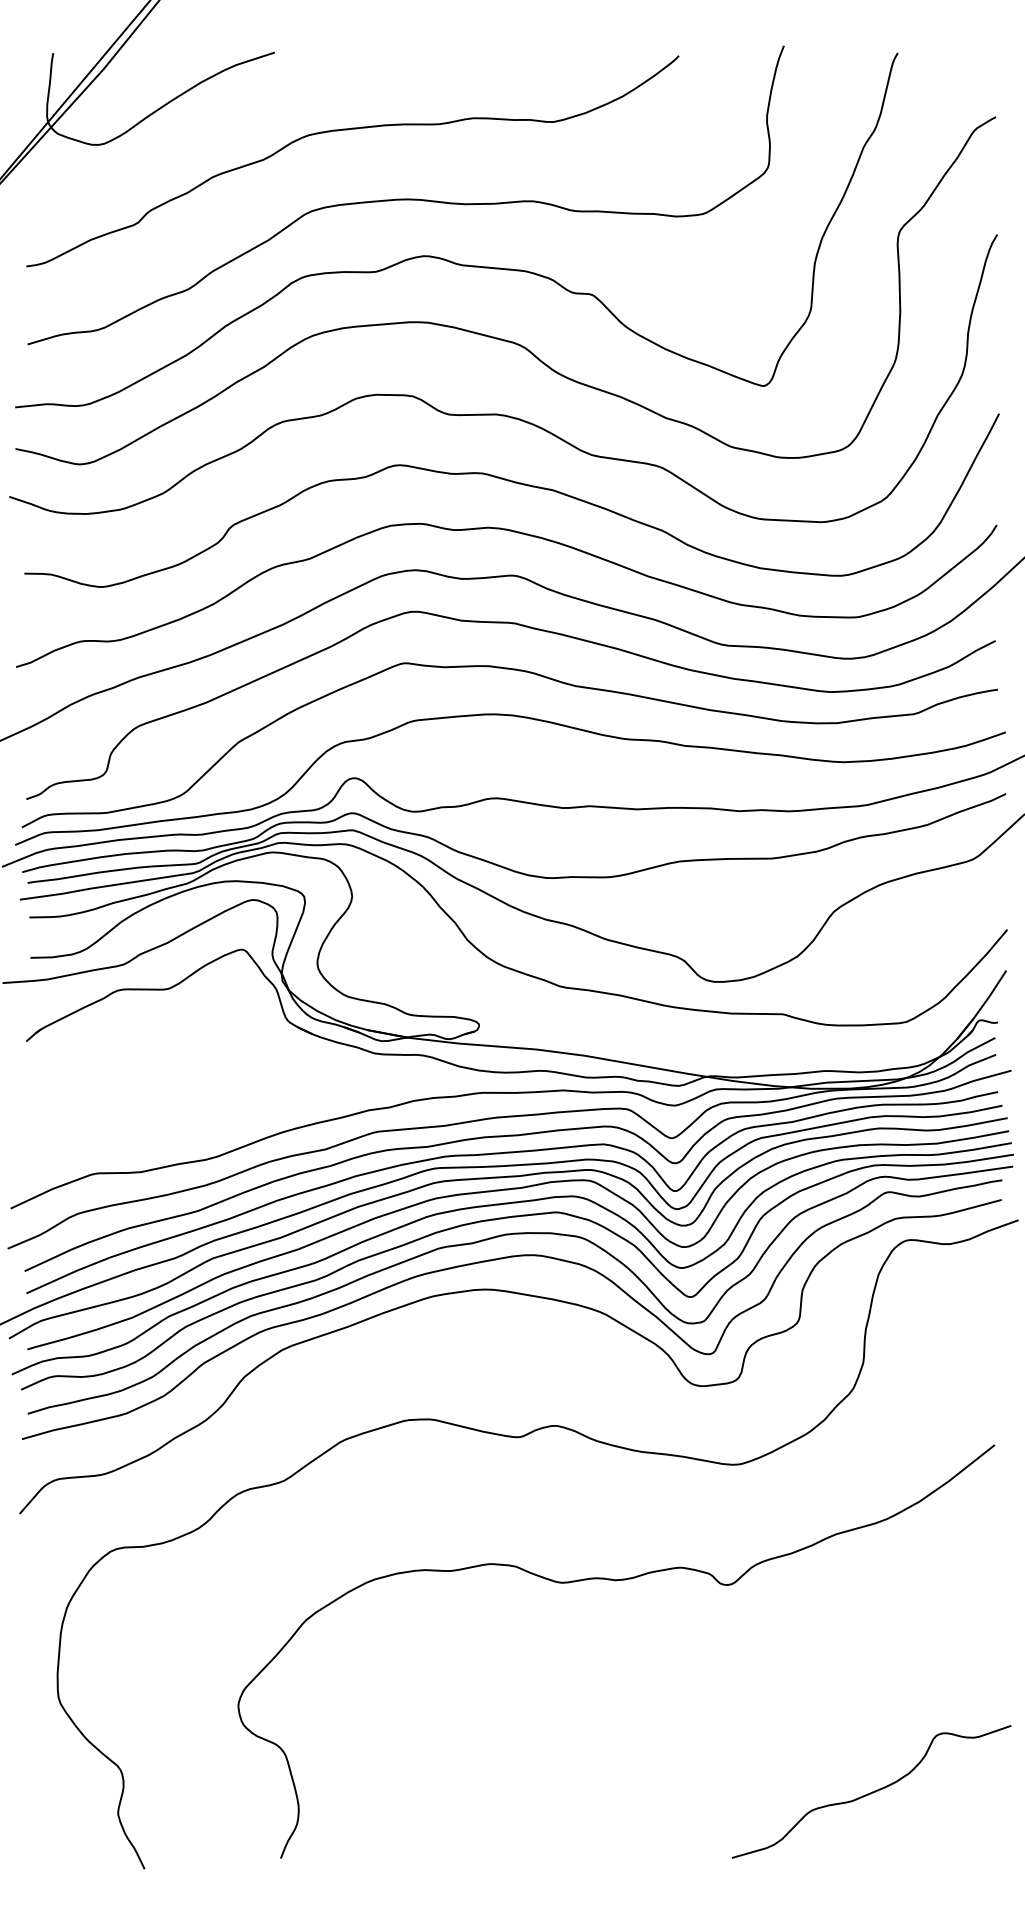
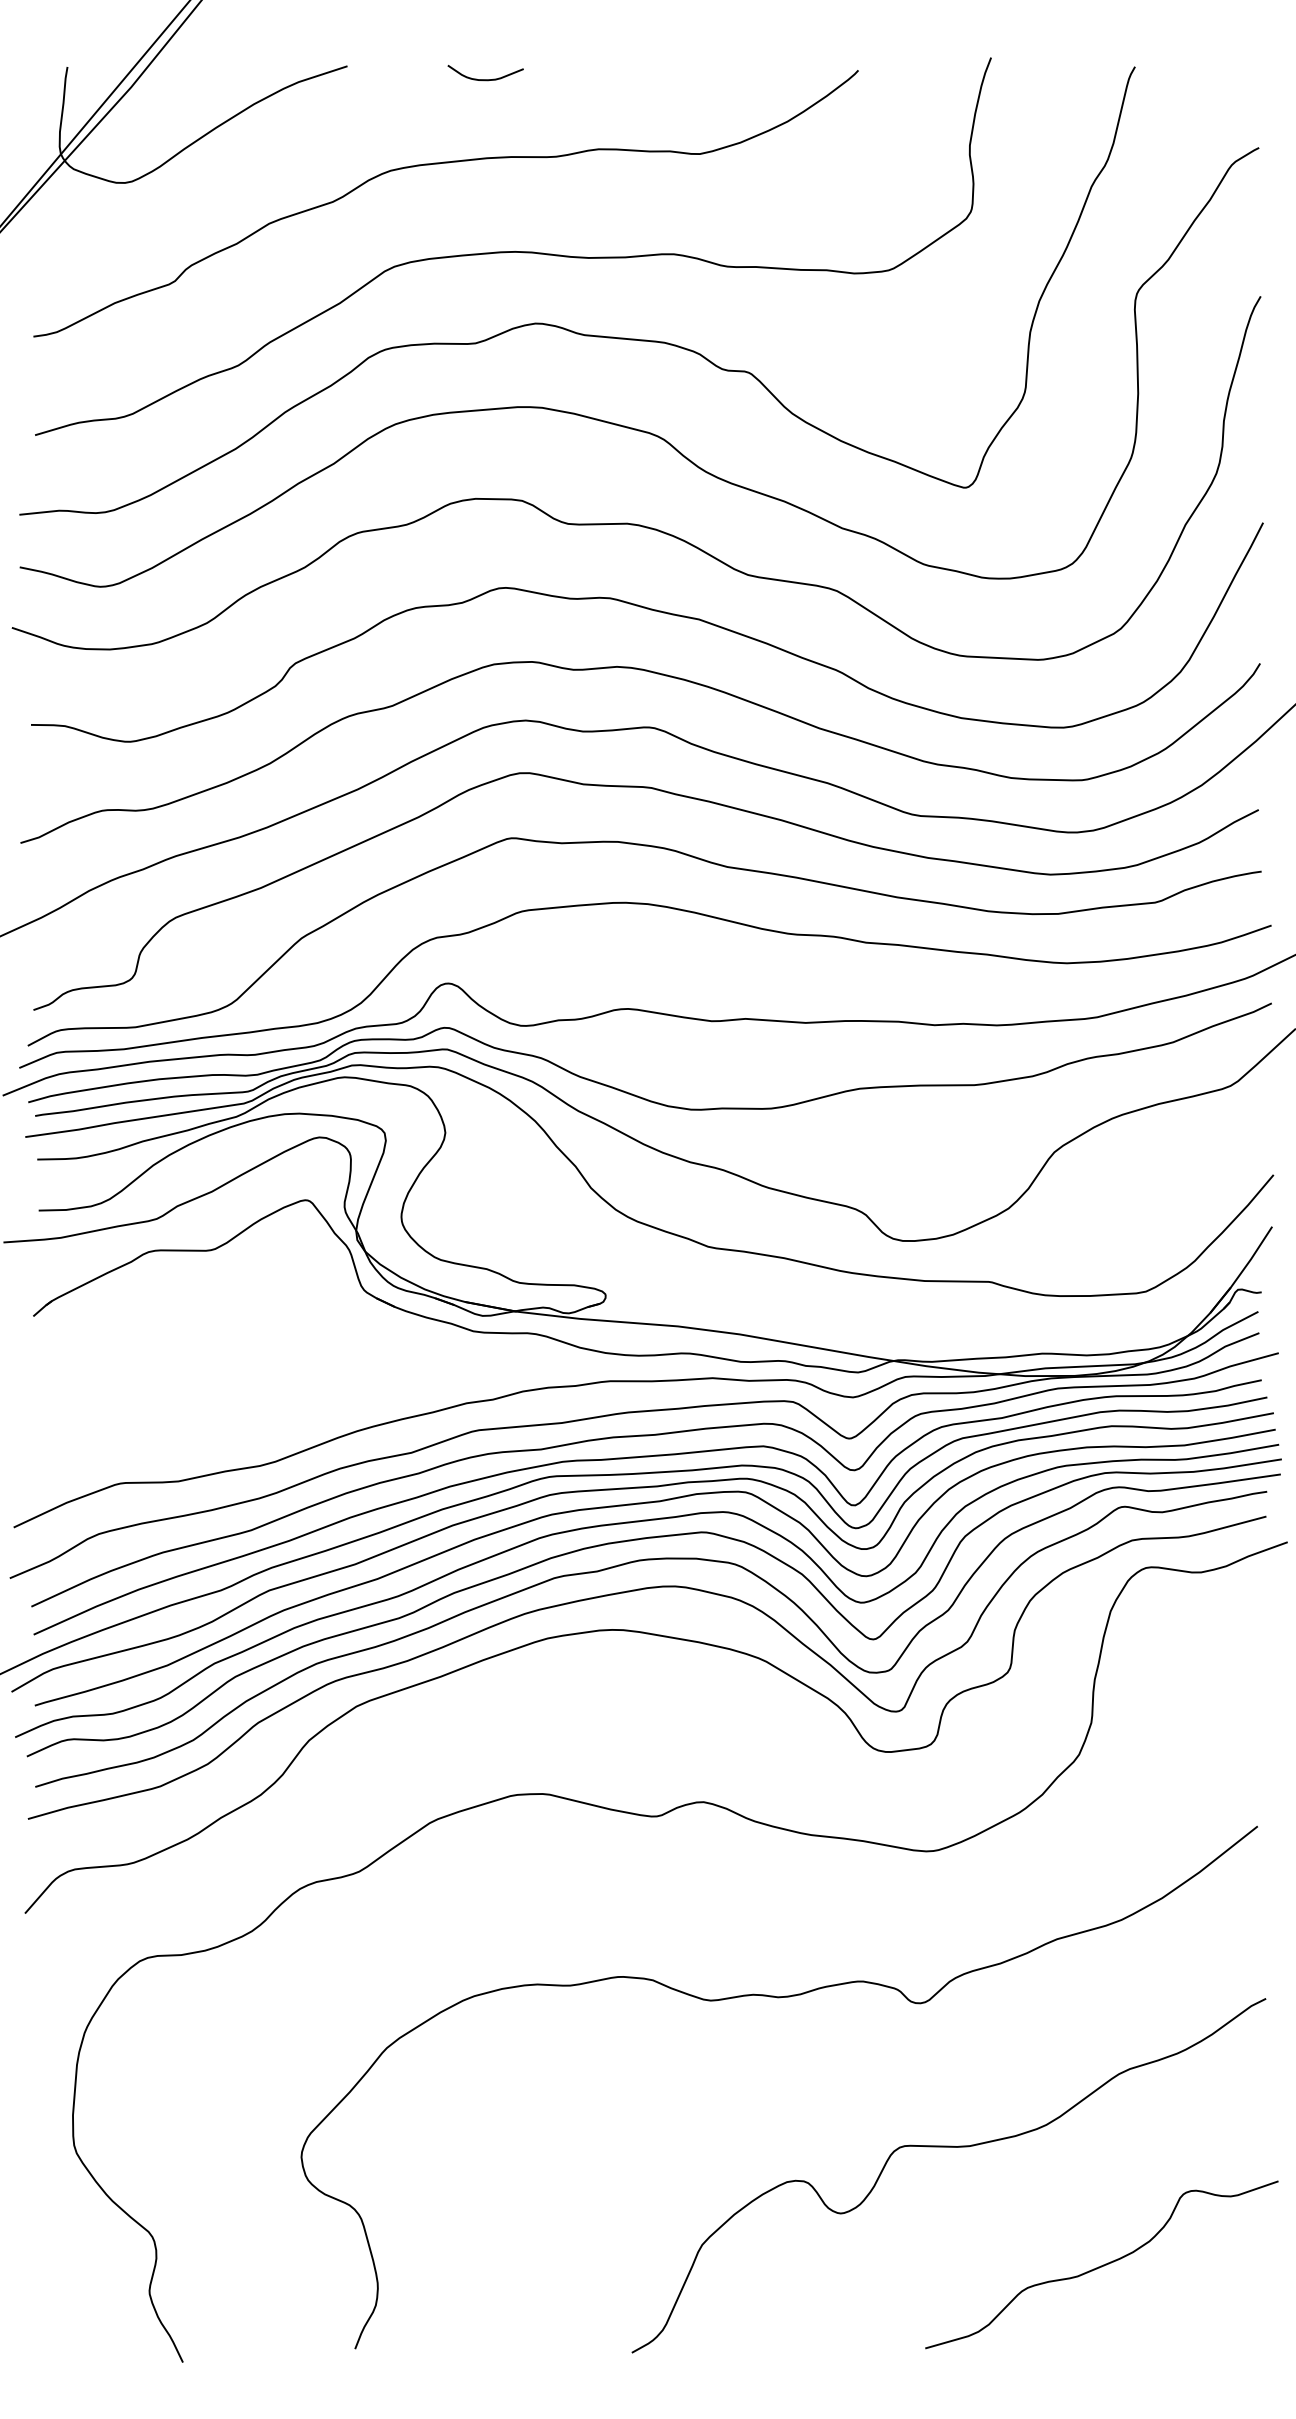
curve: (383, 63) -> (485, 79), added
curve: (750, 1699) -> (948, 2147), added

